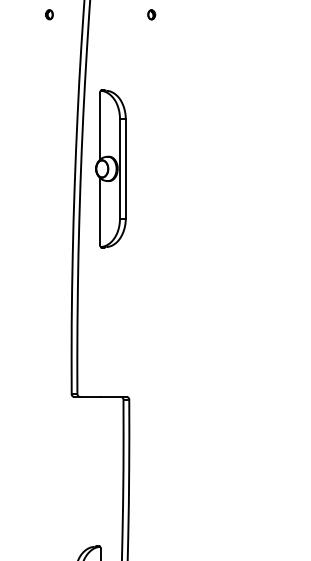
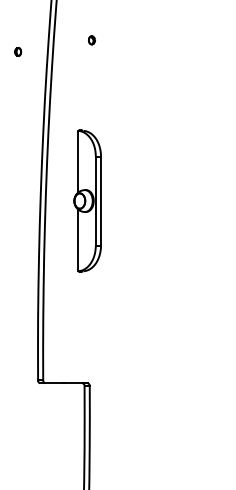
part: (49, 14) -> (18, 51), moved
part: (151, 14) -> (91, 40), moved
part: (110, 168) -> (87, 200), moved

